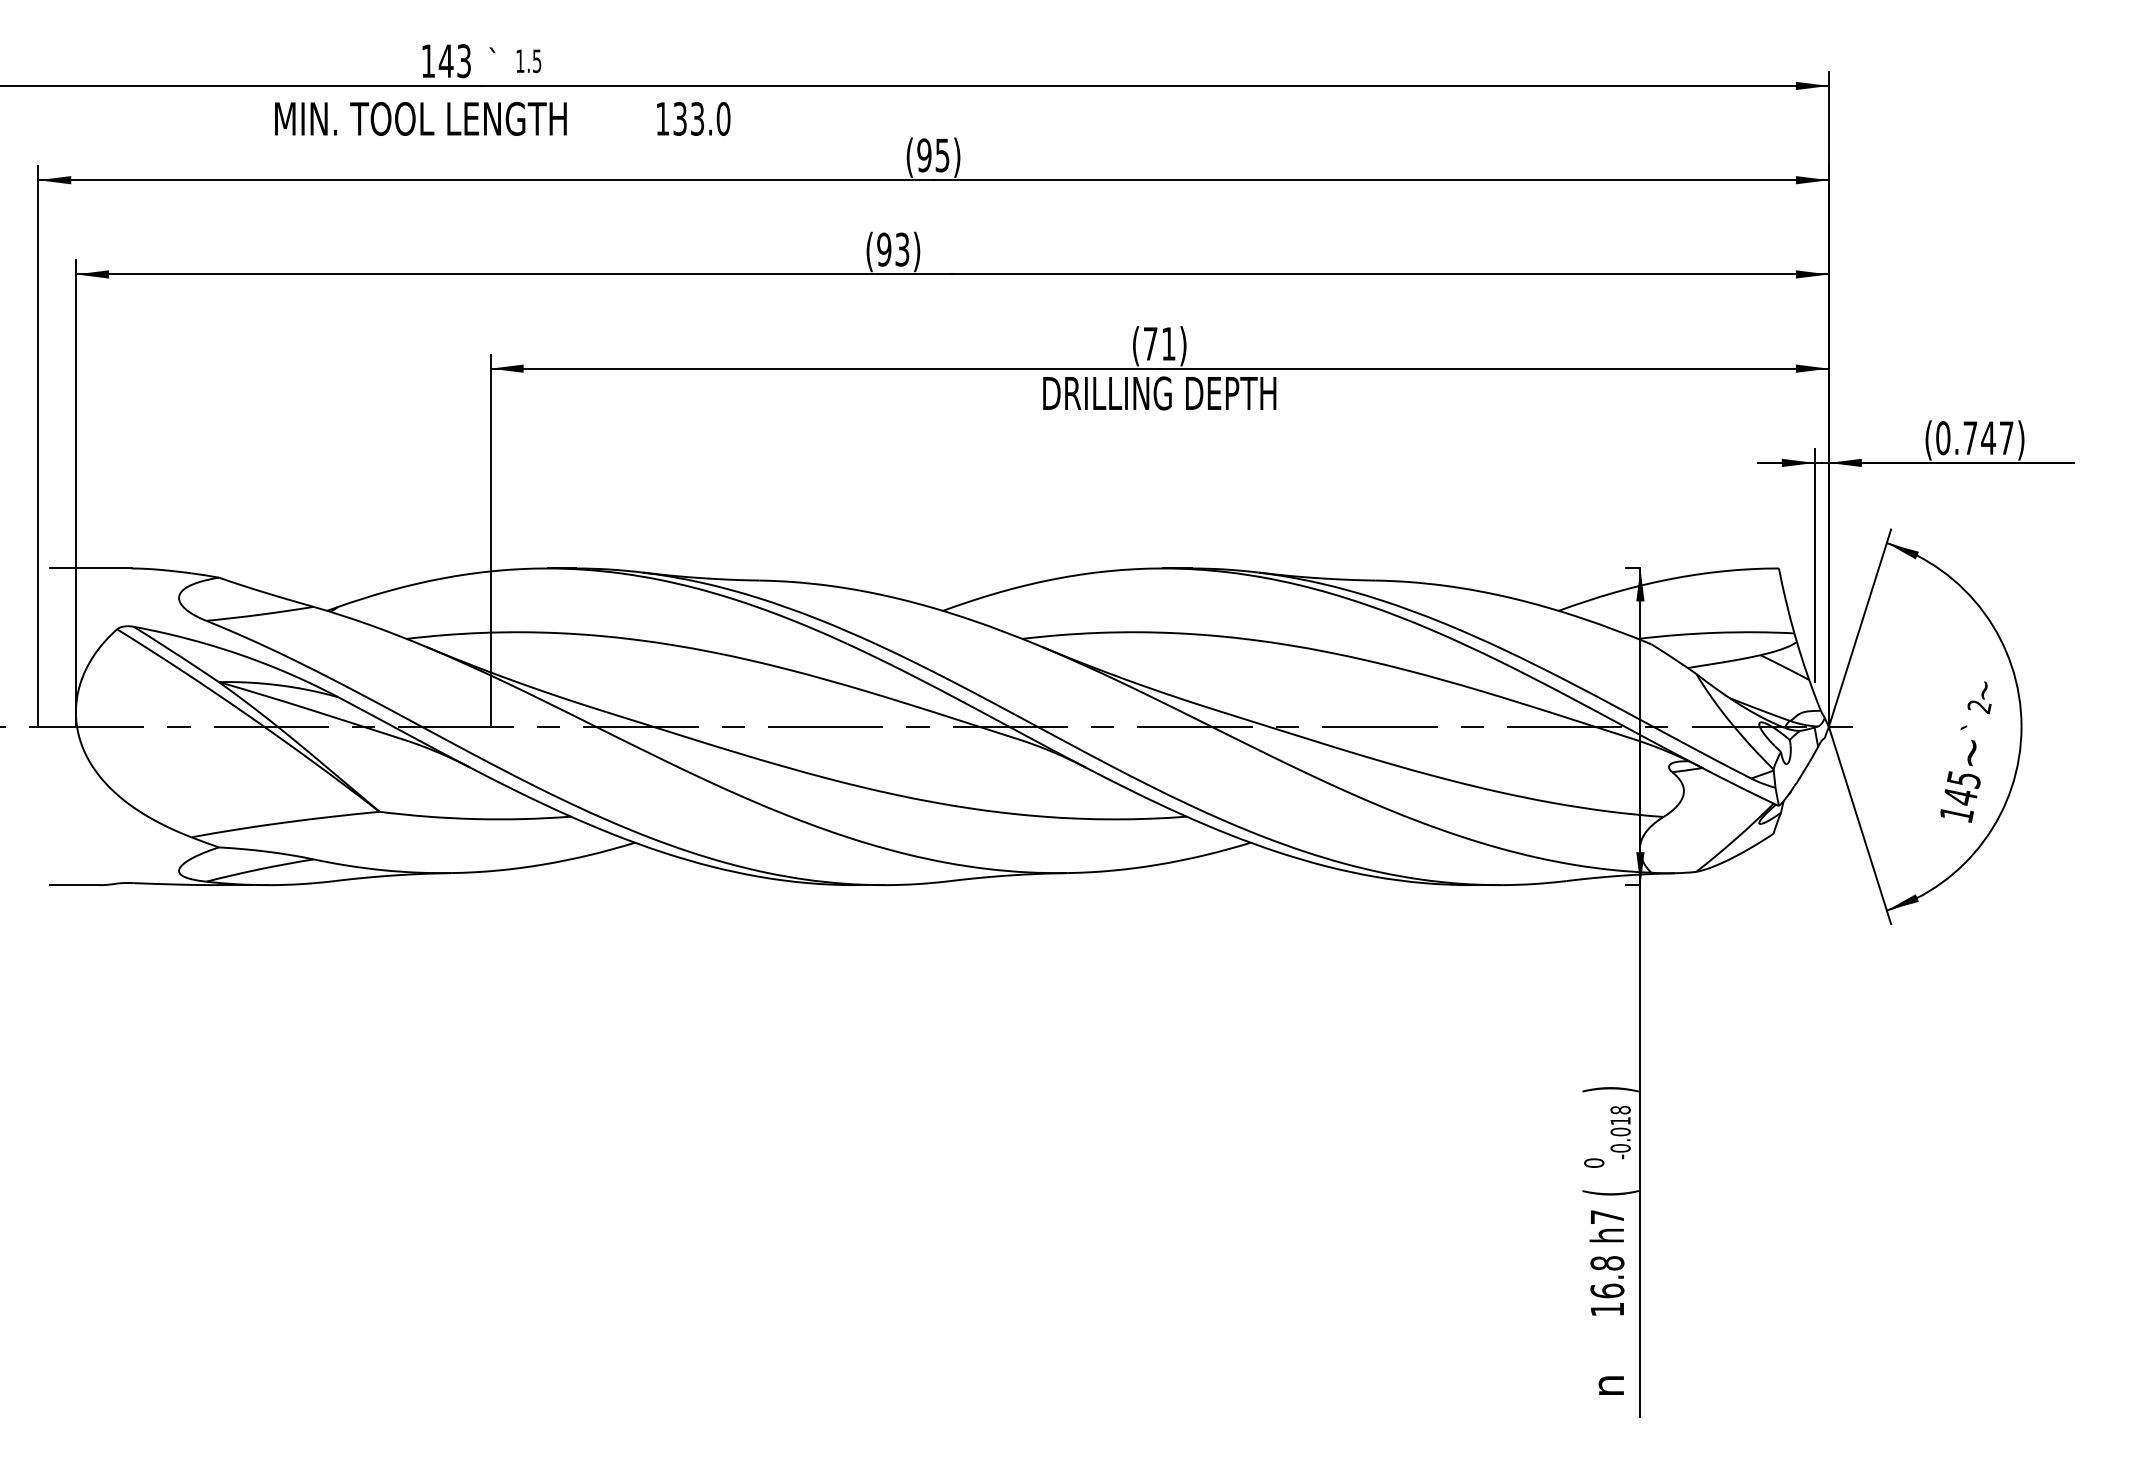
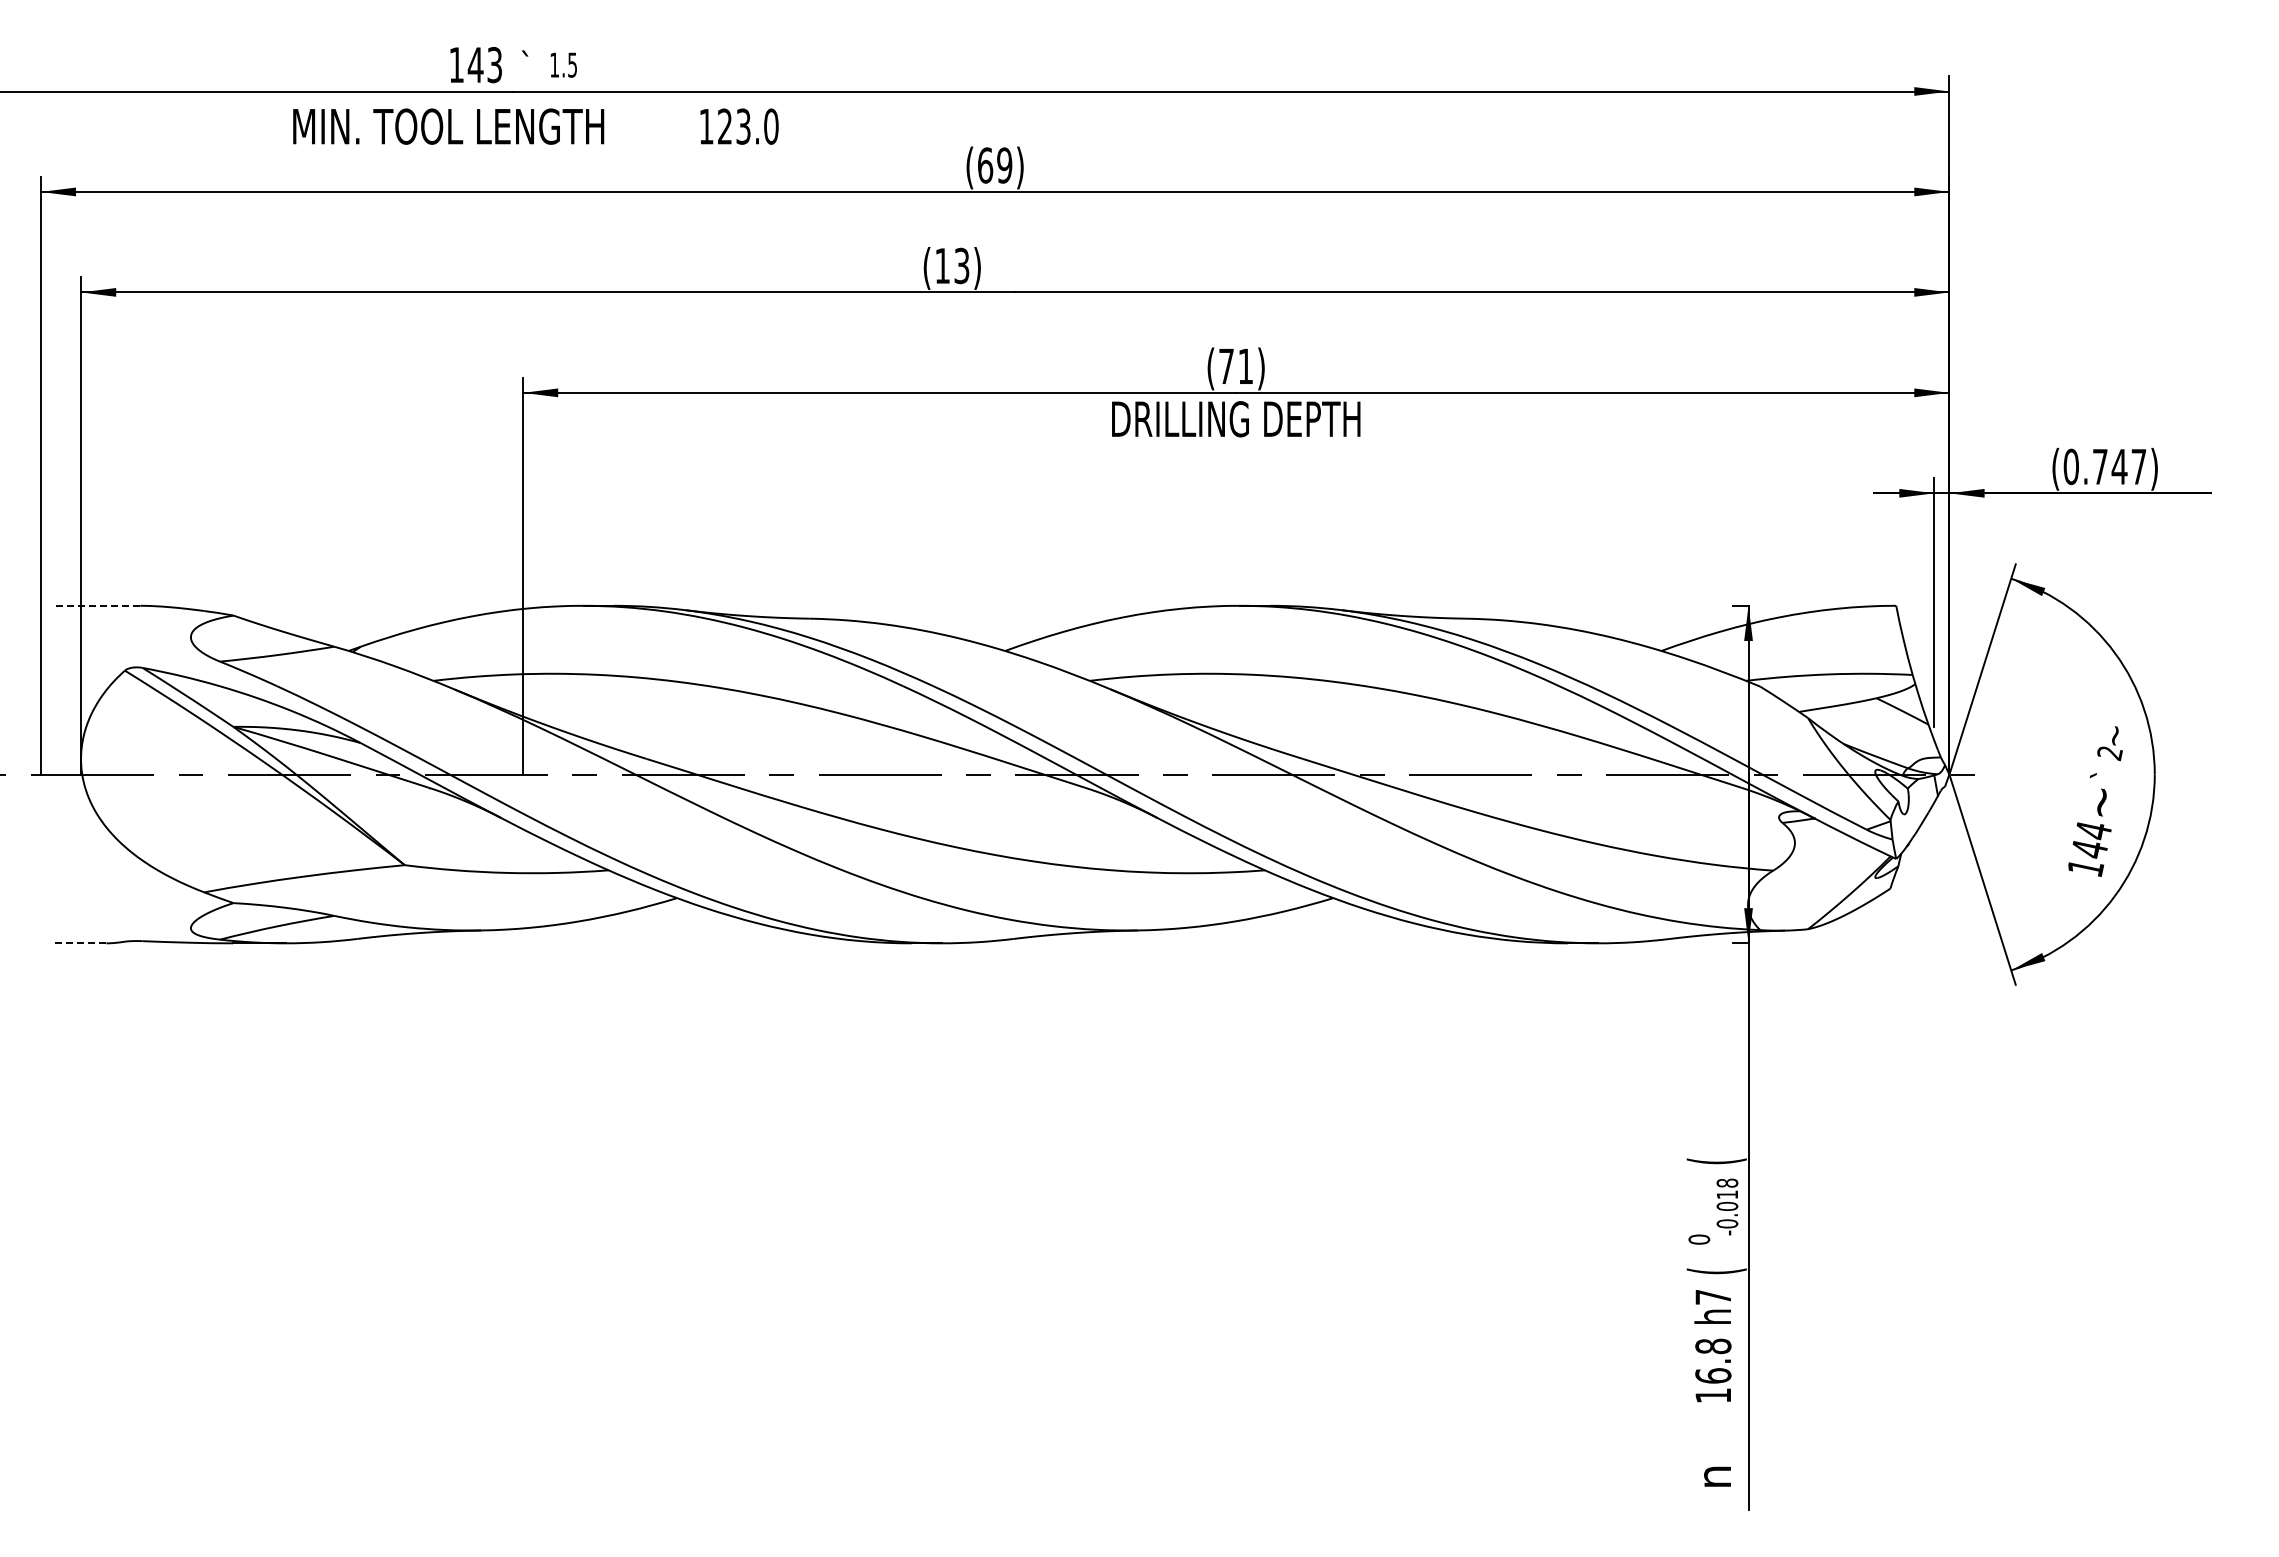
text: (679, 118) -> (724, 126), 133.0 -> 123.0
text: (932, 155) -> (994, 165), (95) -> (69)
text: (884, 249) -> (942, 265), (93) -> (13)
line: (90, 568) -> (96, 605), solid -> dashed
text: (1964, 779) -> (2093, 830), 145 -> 144
line: (74, 885) -> (79, 943), solid -> dashed
text: (1610, 1089) -> (1716, 1161), ) -> (

